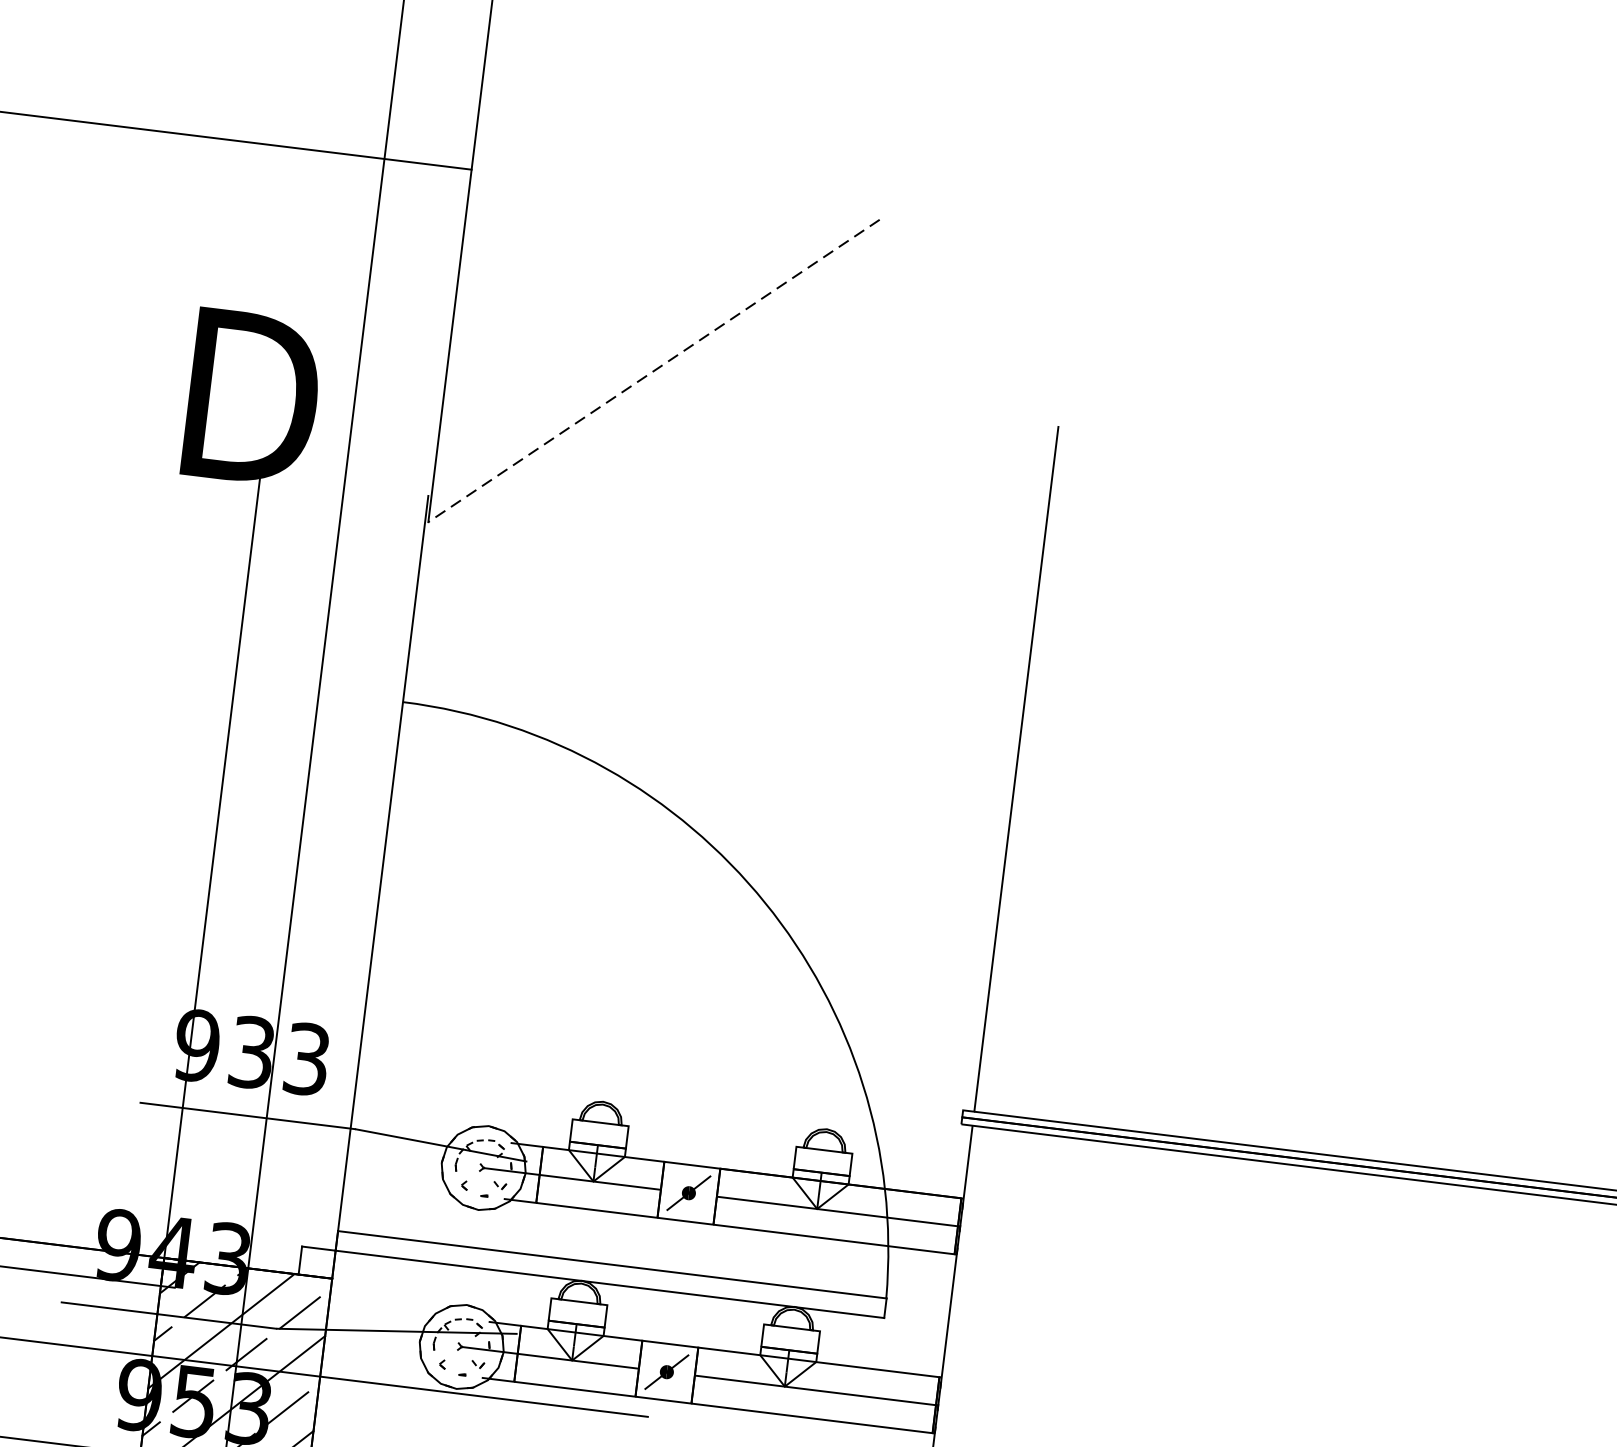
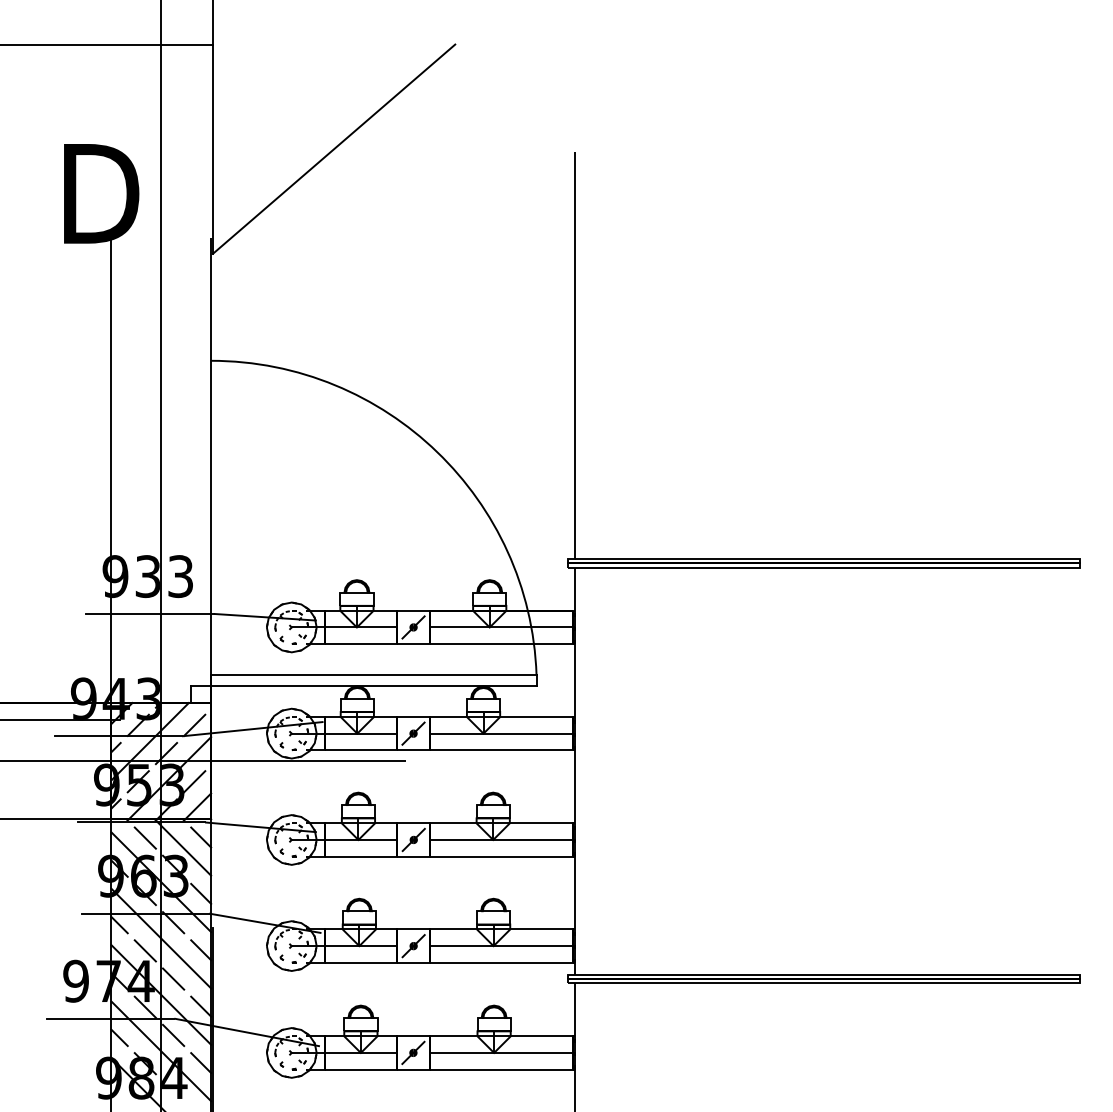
line: (652, 371) -> (333, 149), dashed -> solid

